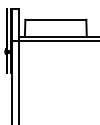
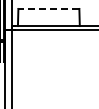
line: (55, 19) -> (48, 8), solid -> dashed

